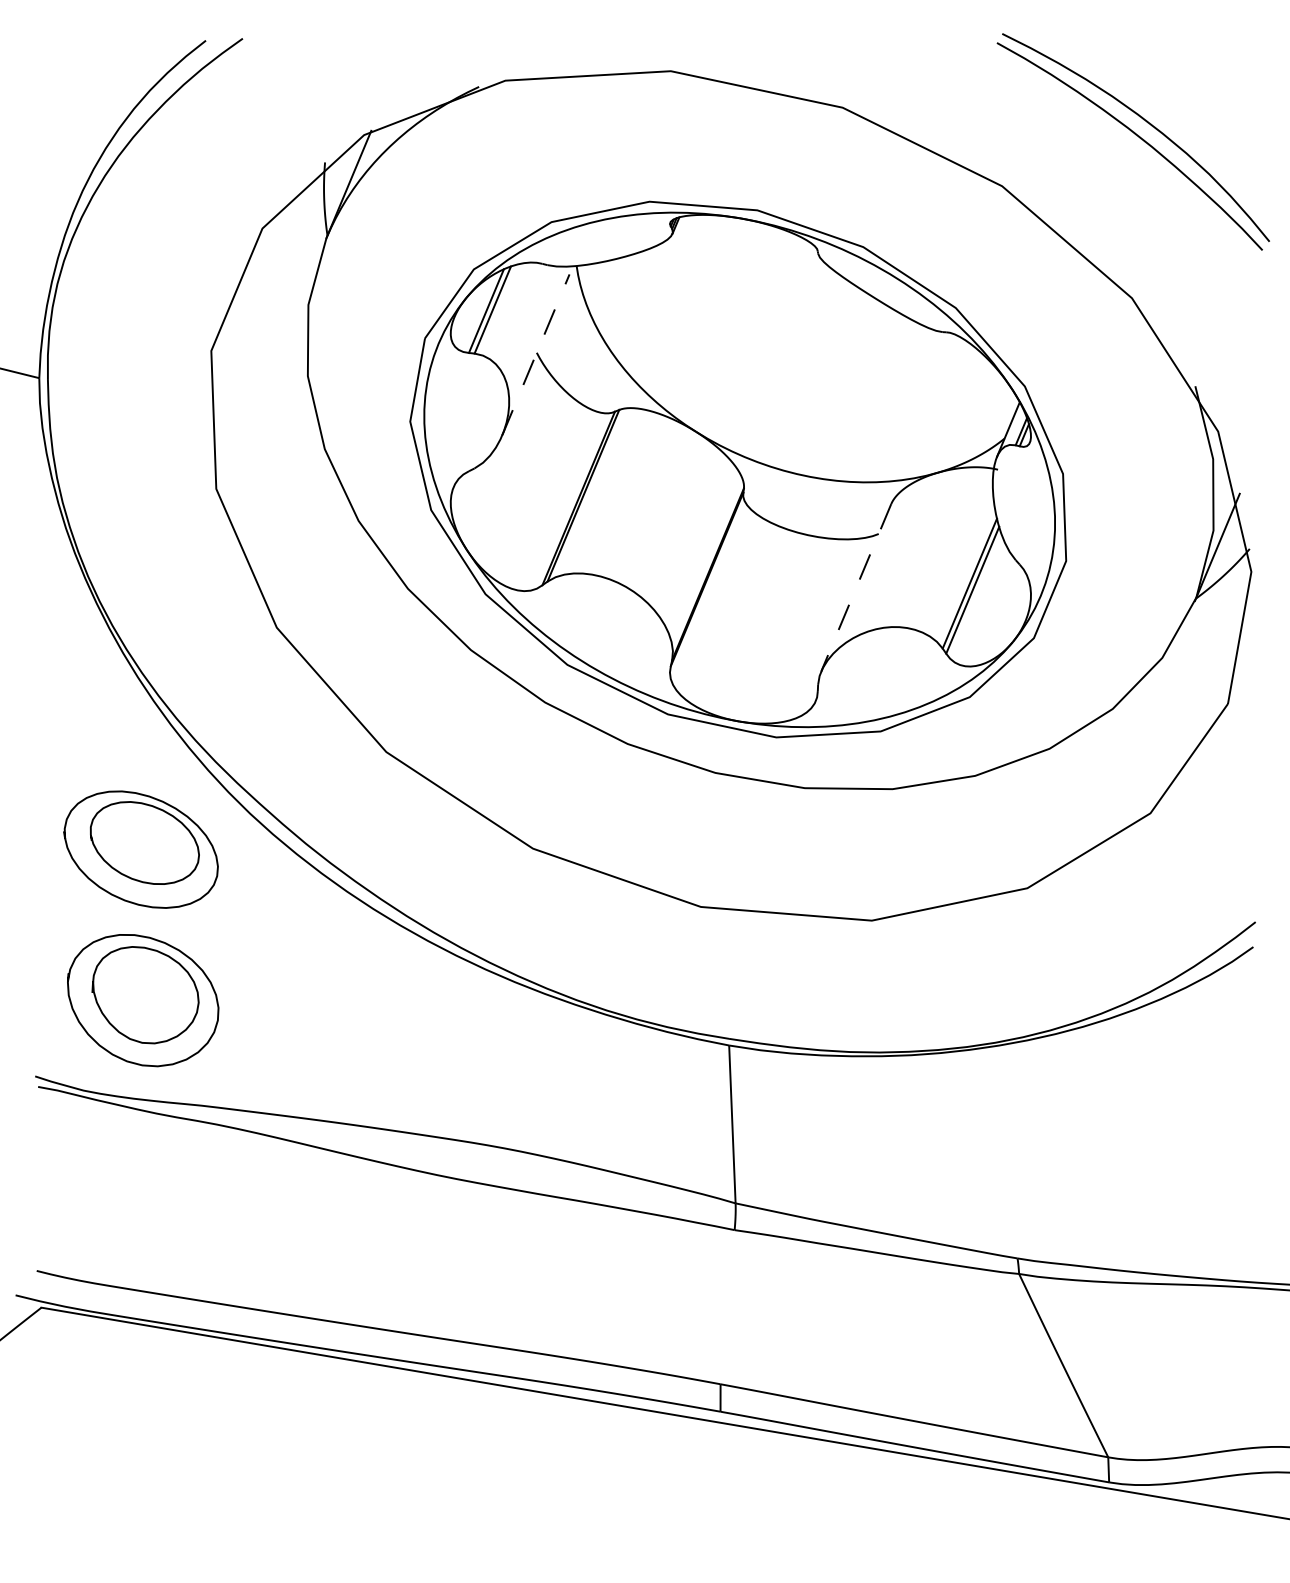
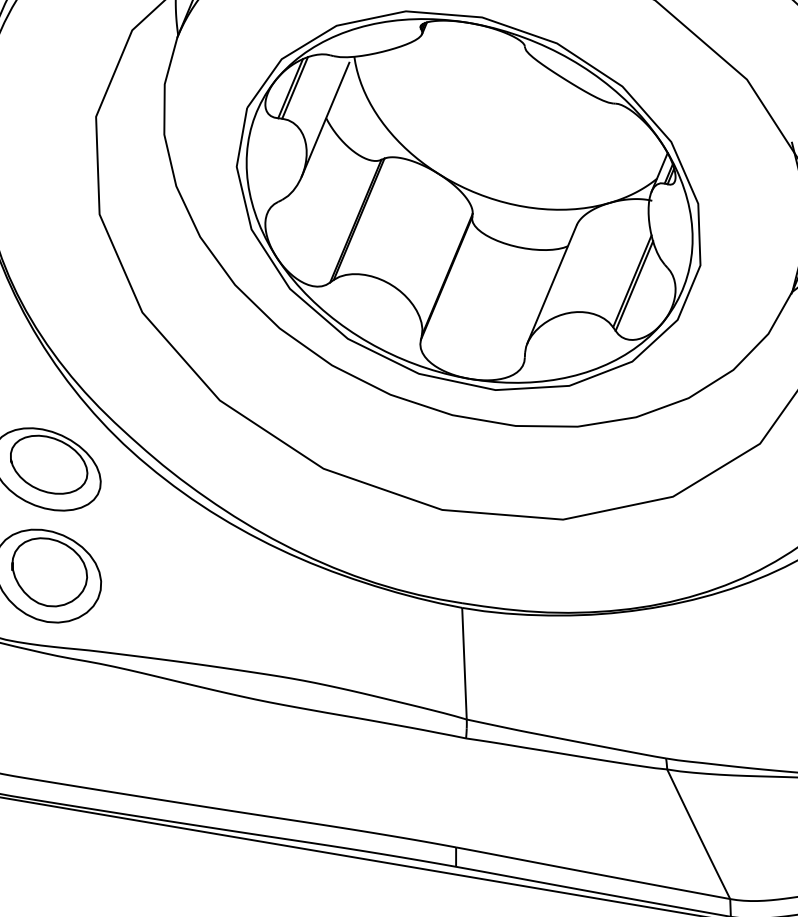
line: (536, 354) -> (325, 119), dashed -> solid
line: (856, 587) -> (552, 284), dashed -> solid

